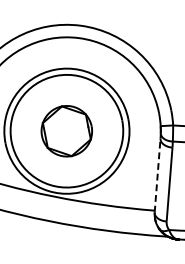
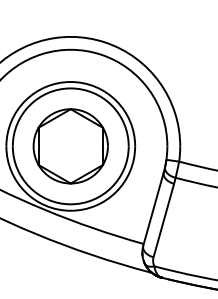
part: (66, 131) -> (70, 146), size x1.43
line: (157, 174) -> (153, 208), dashed -> solid

